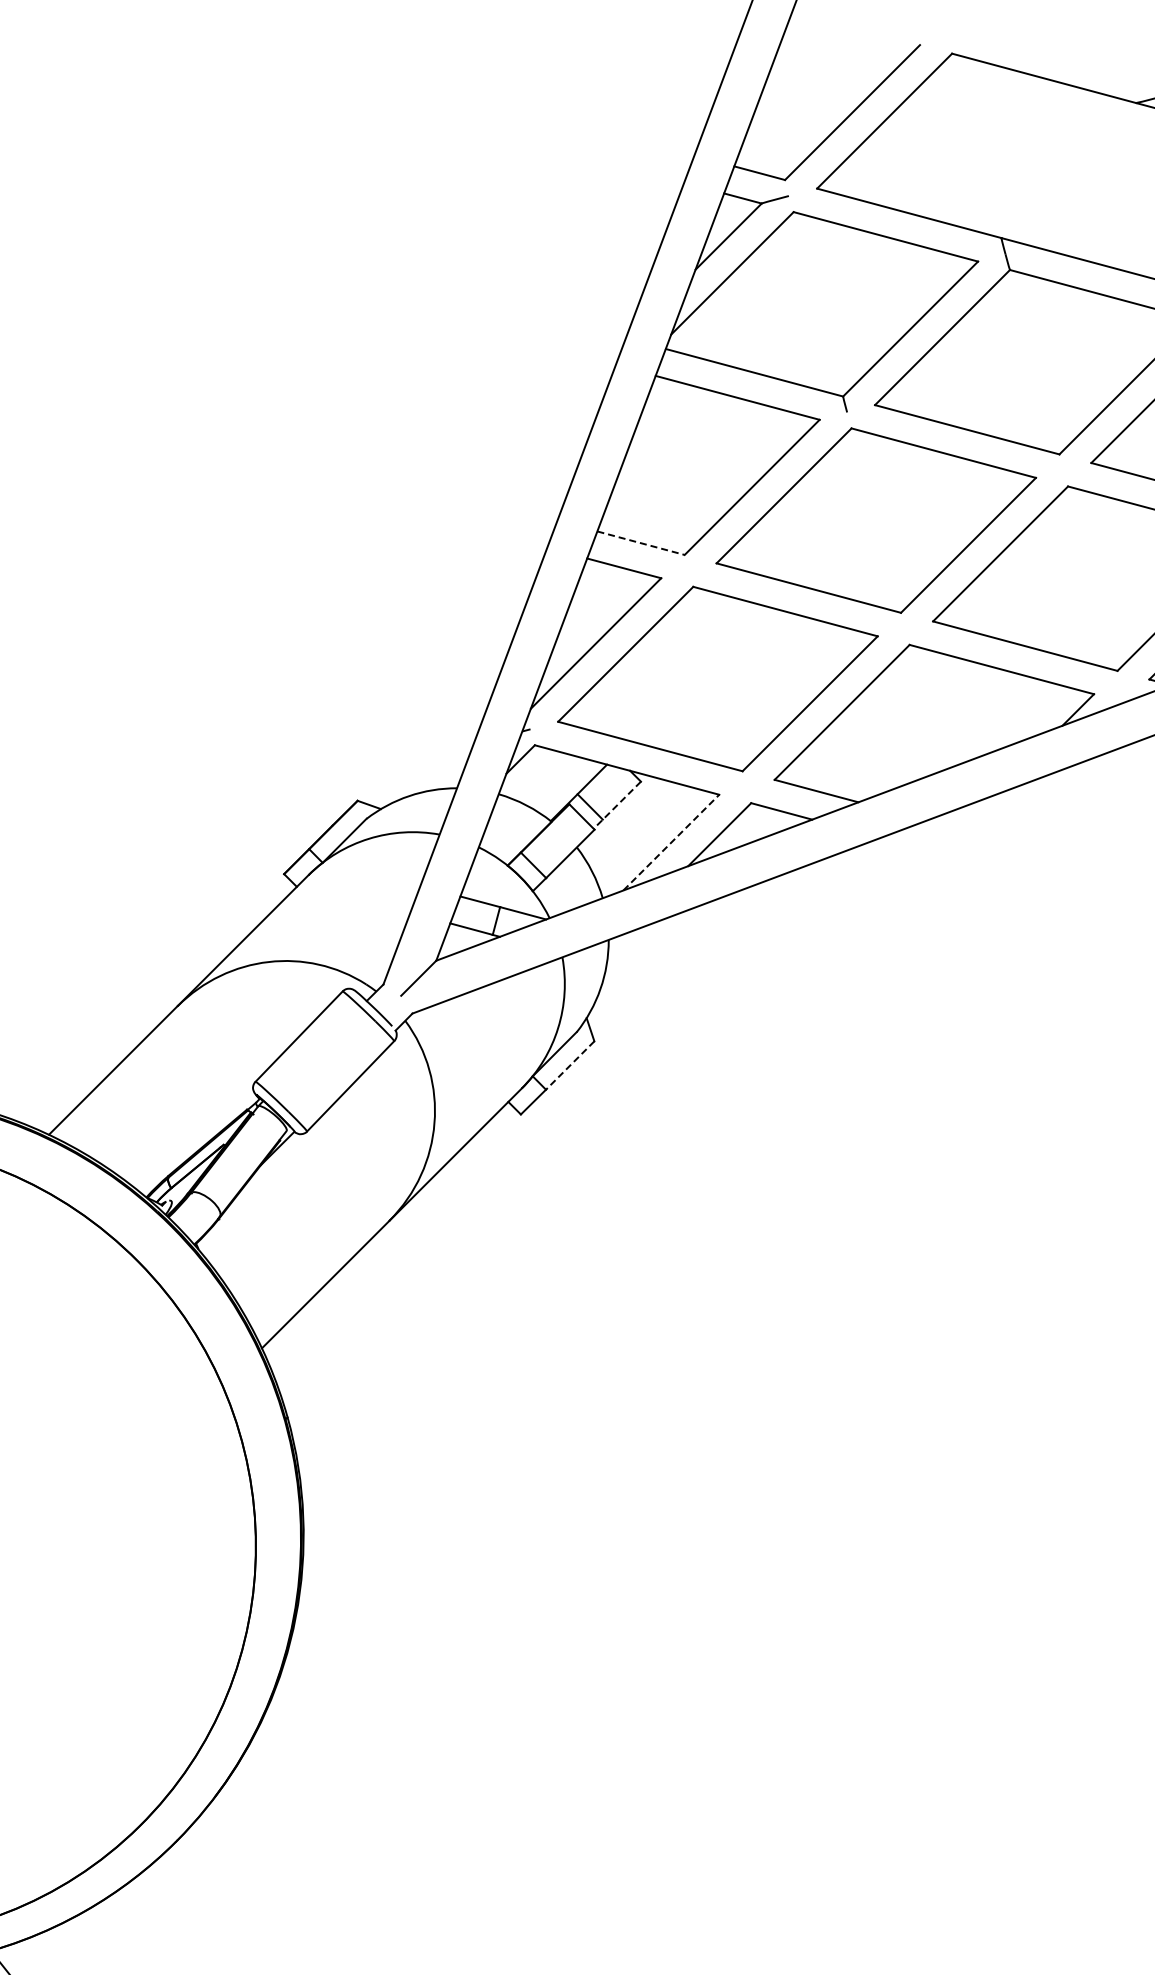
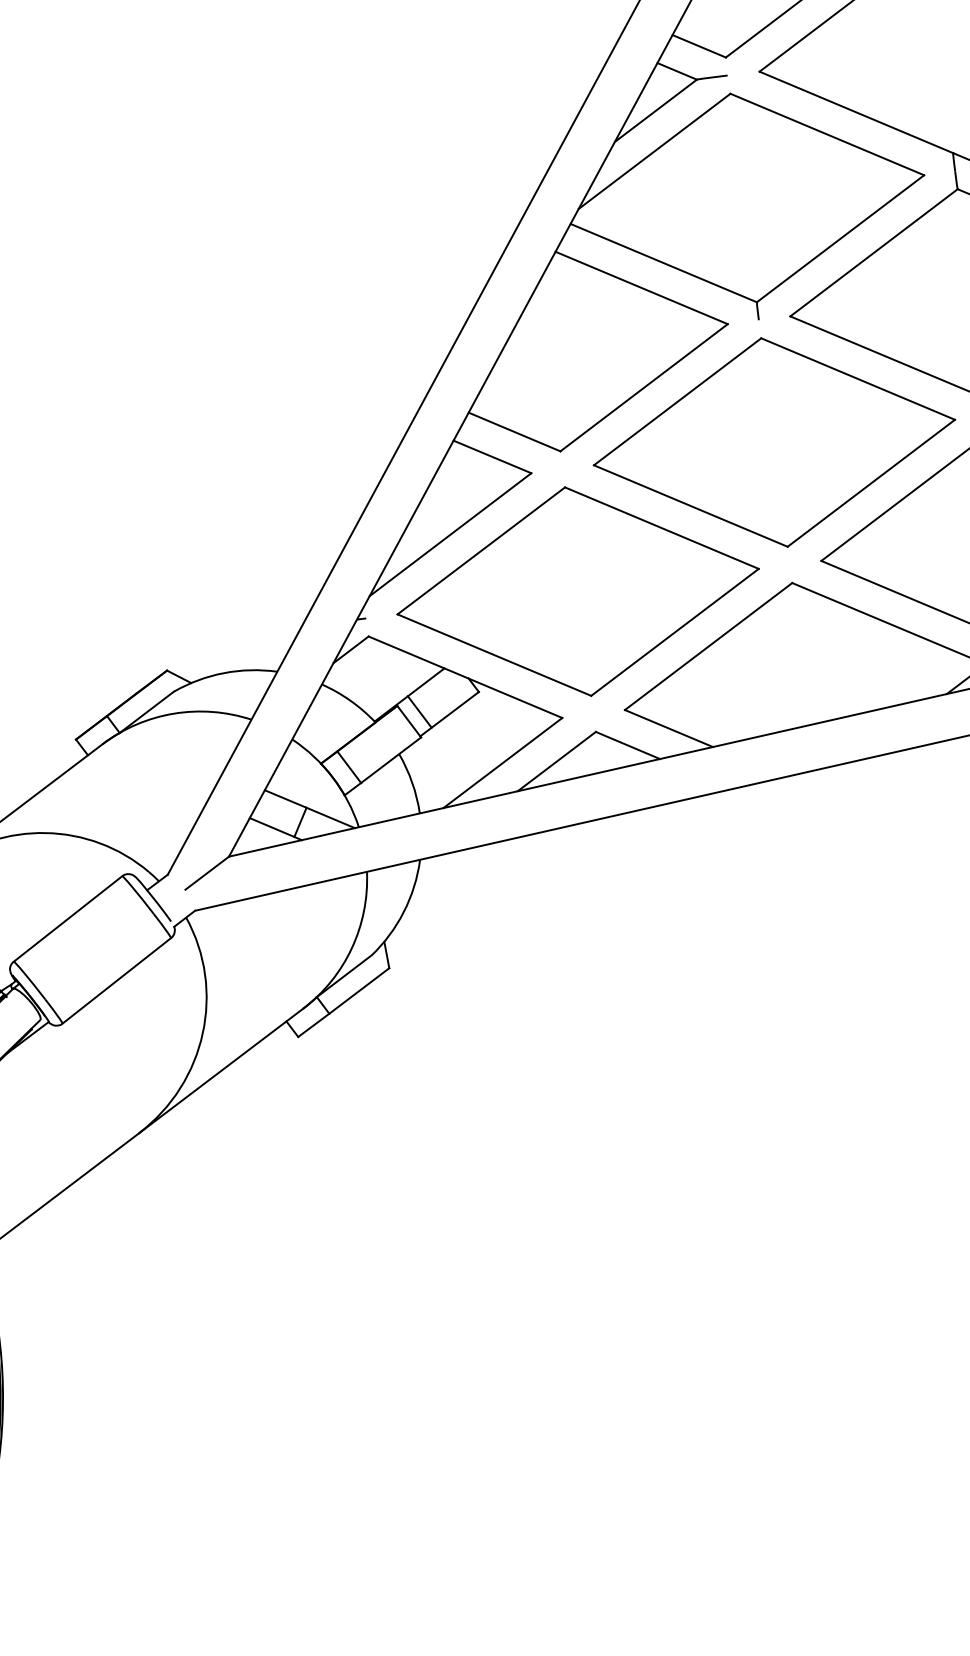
line: (641, 543) -> (515, 432), dashed -> solid
line: (616, 805) -> (448, 714), dashed -> solid
line: (671, 842) -> (503, 762), dashed -> solid
line: (569, 1065) -> (358, 990), dashed -> solid

